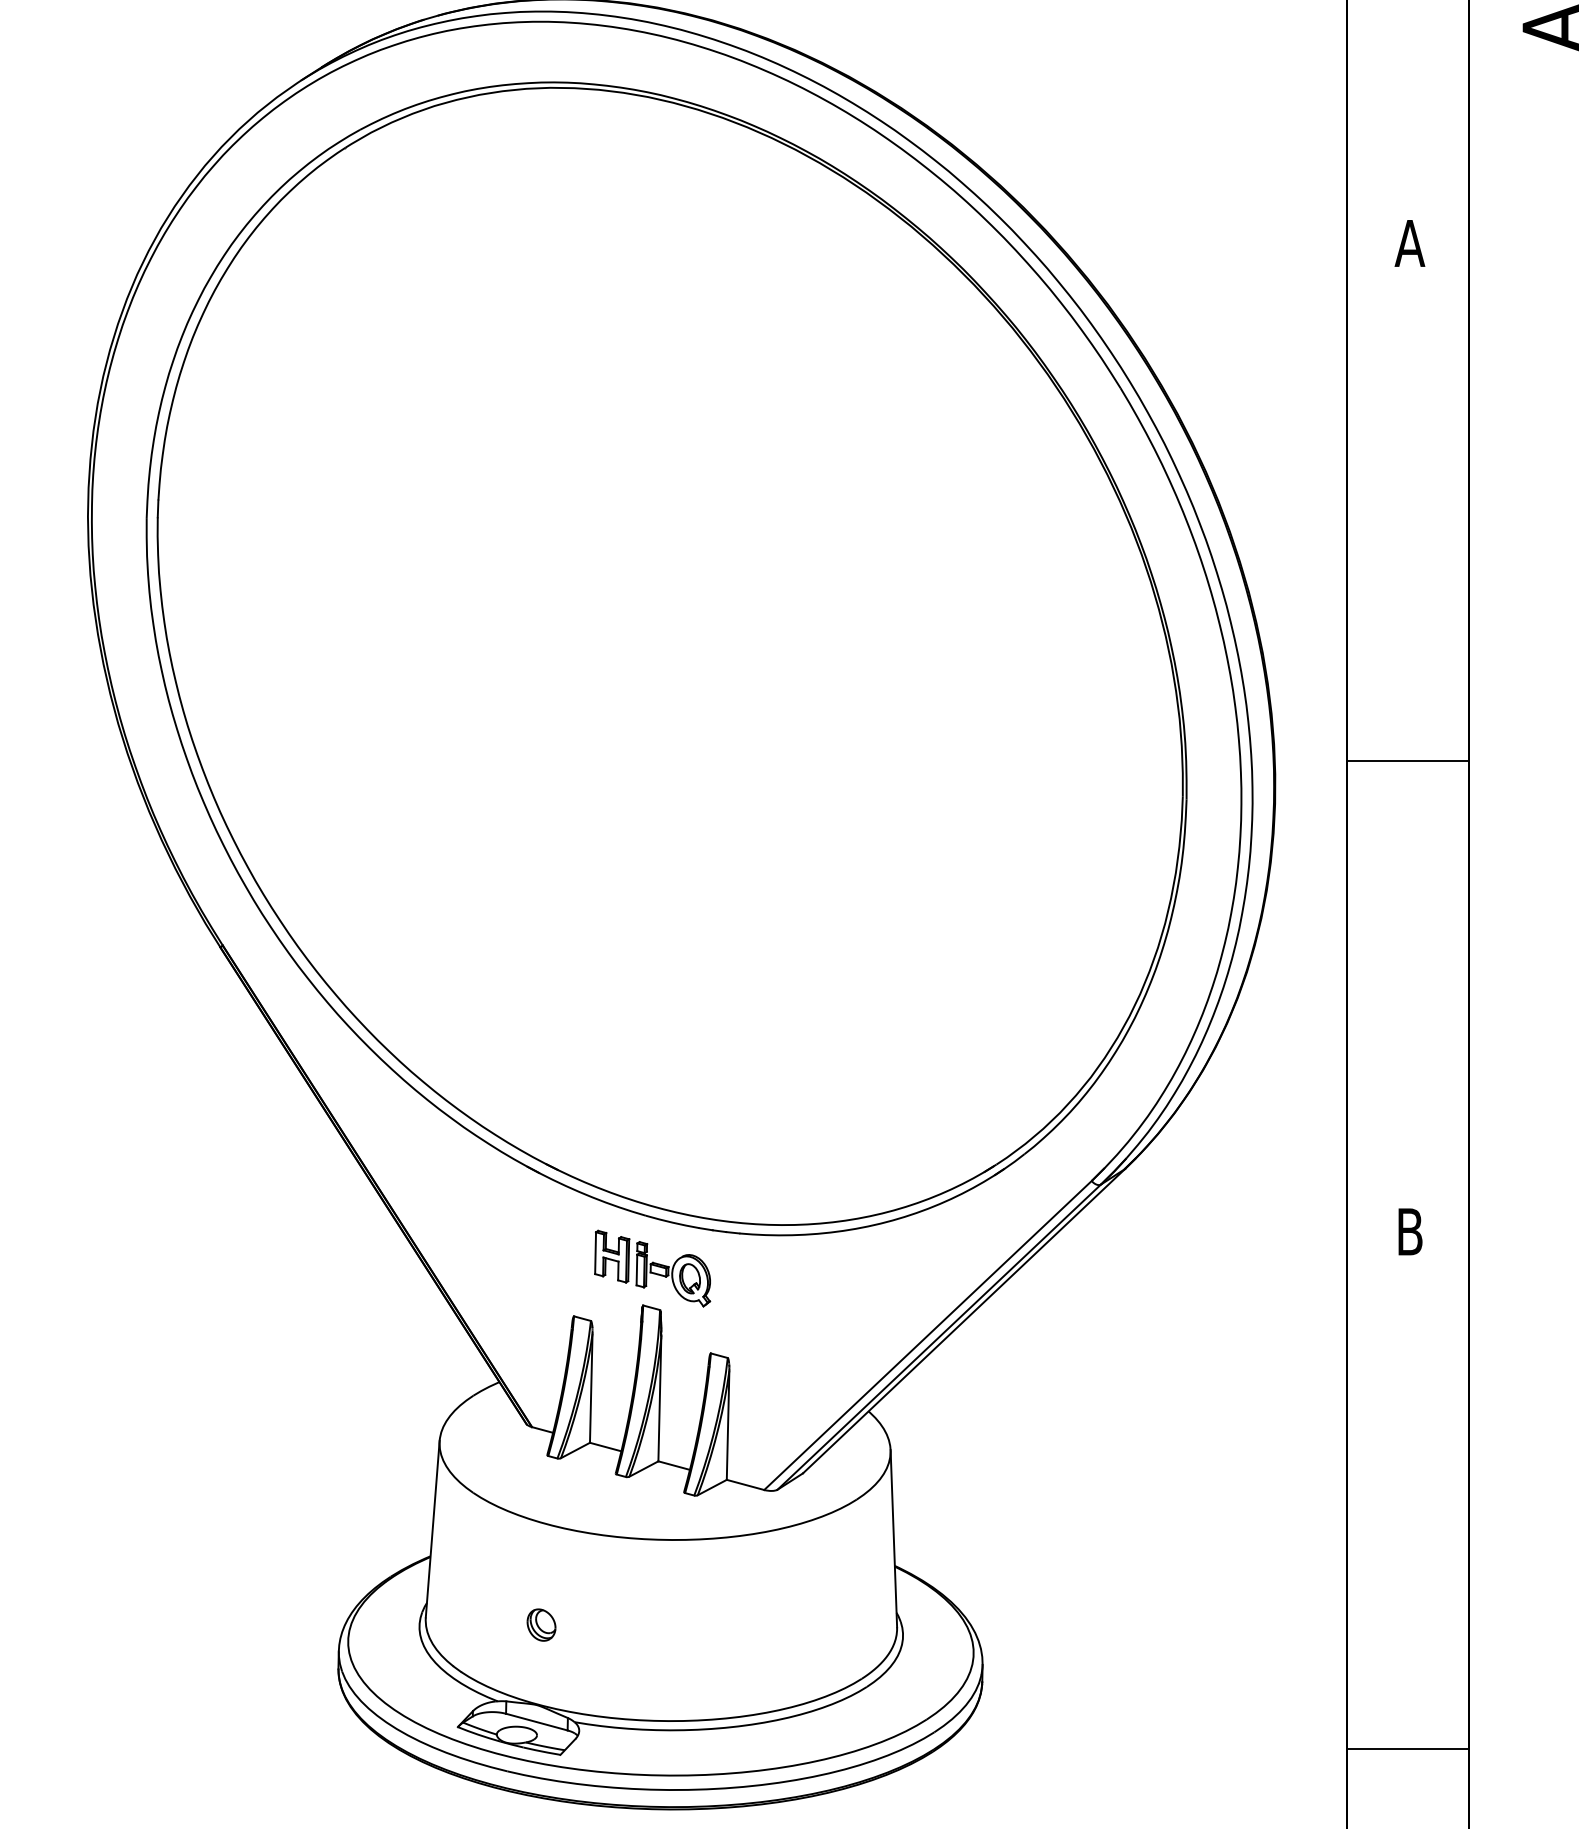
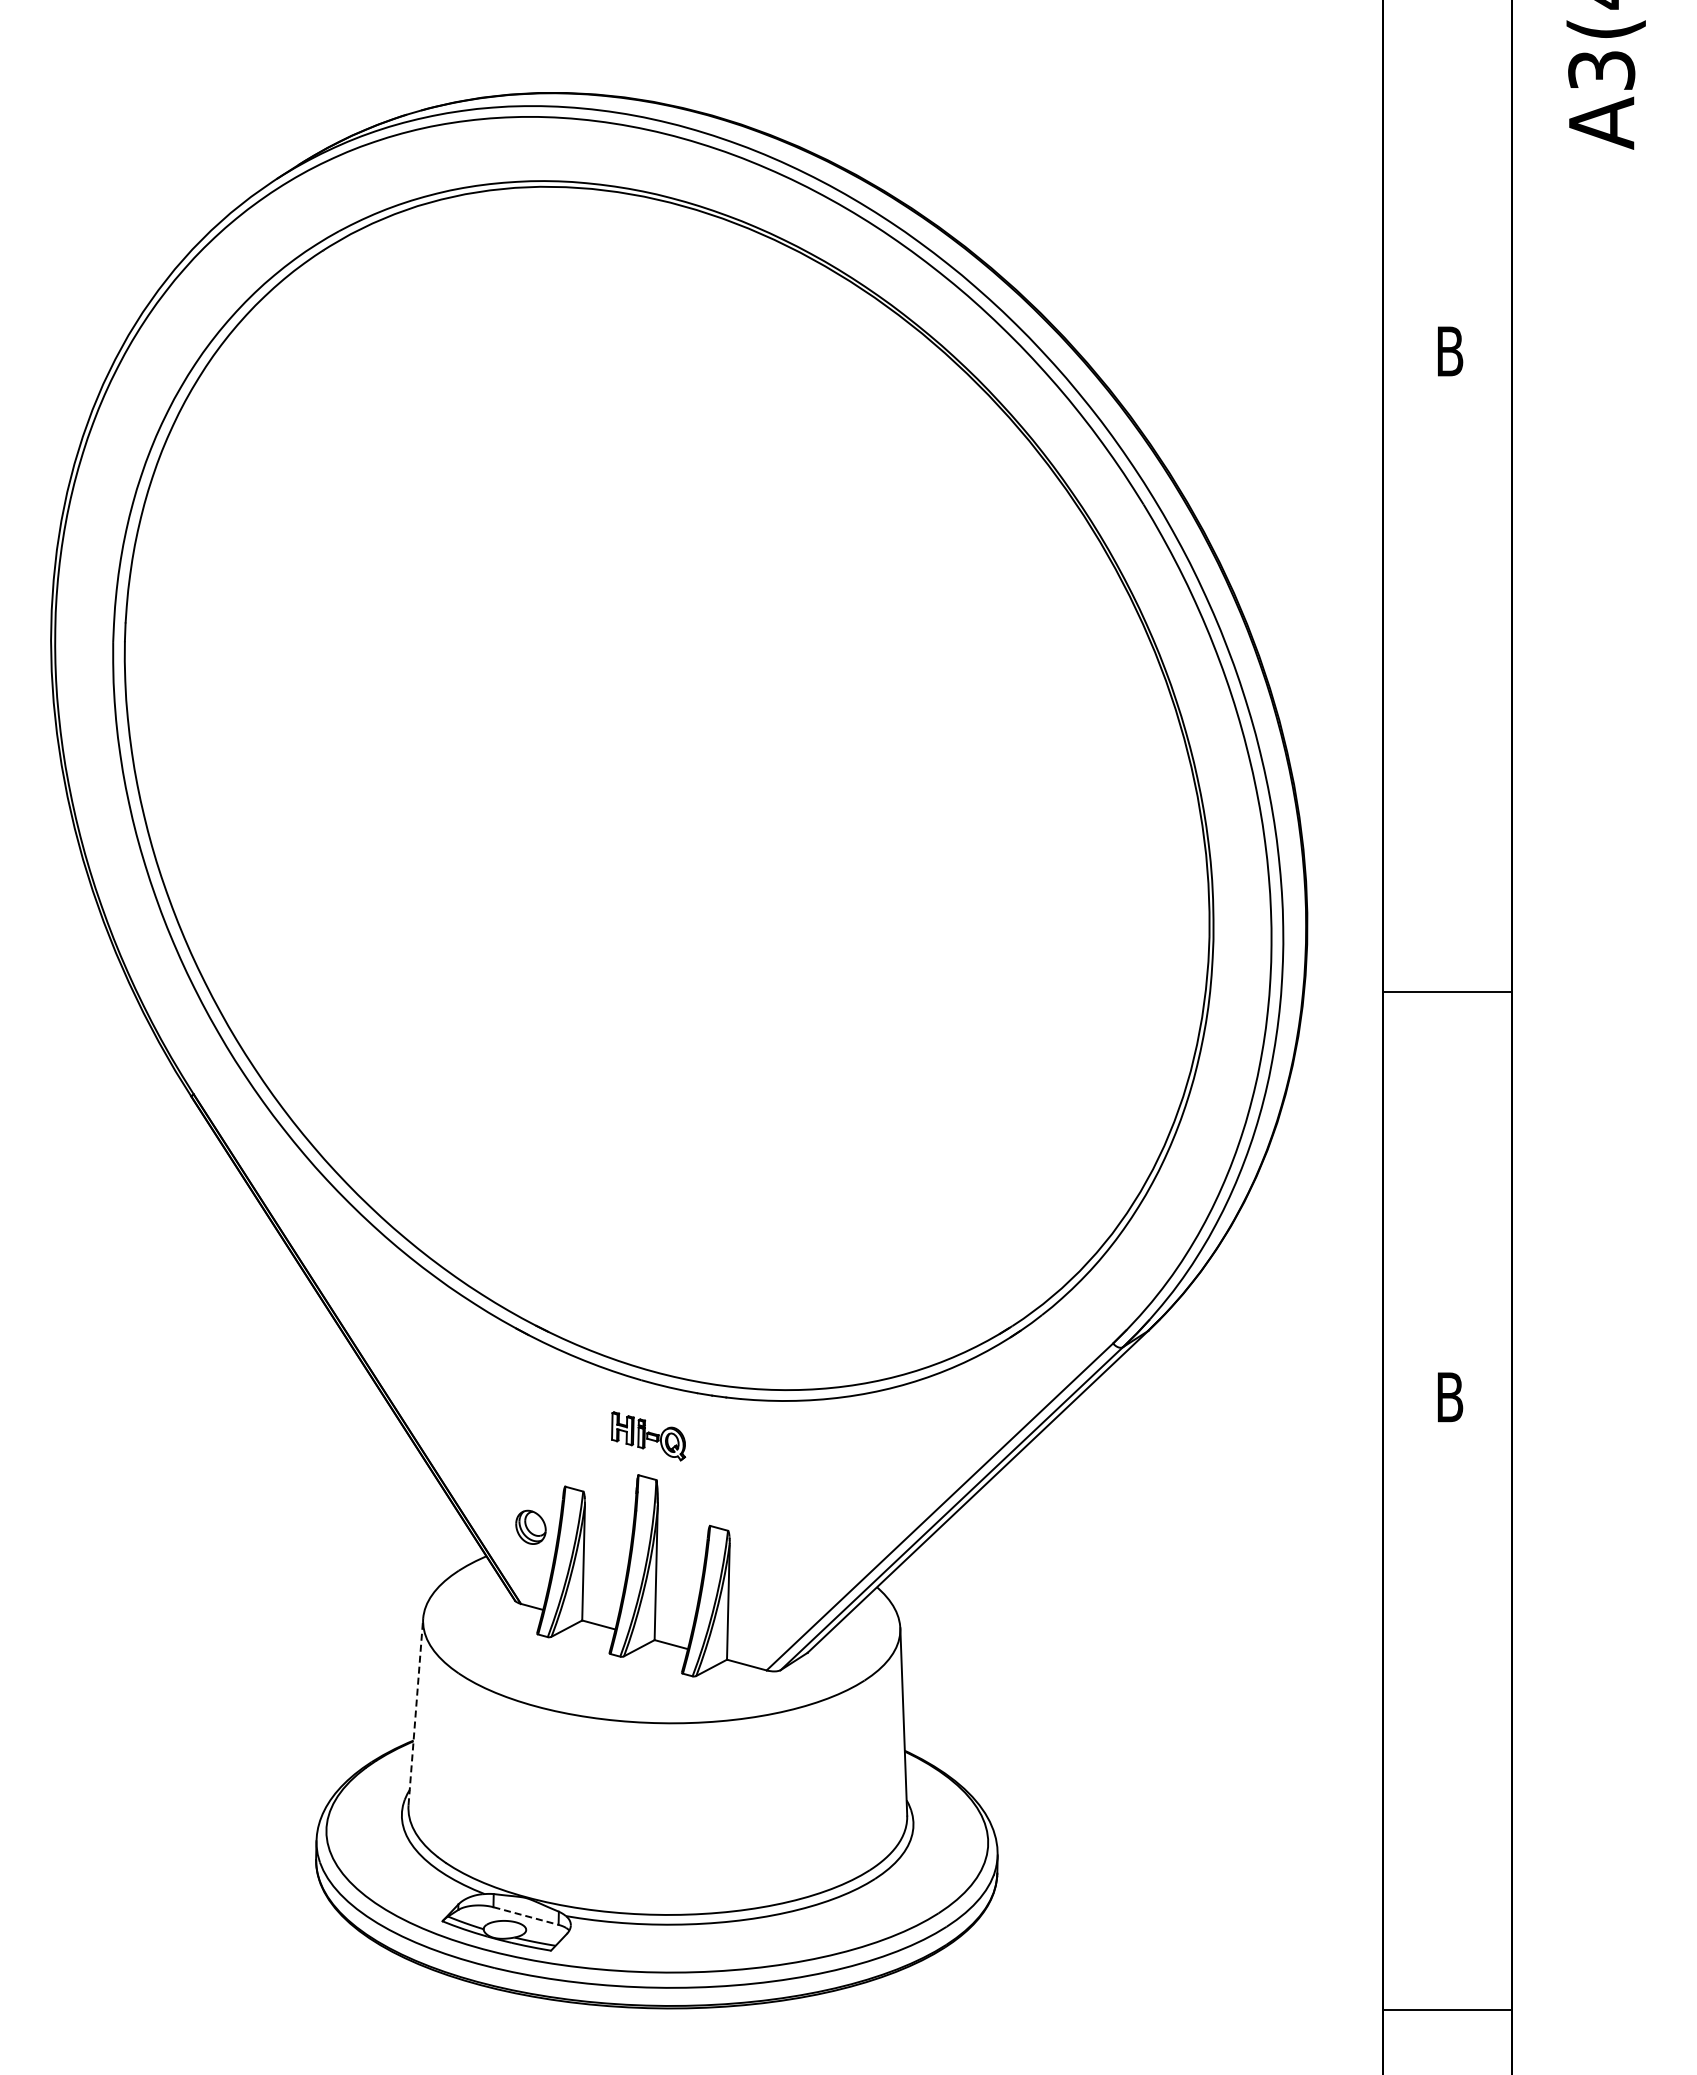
text: (1409, 243) -> (1449, 351), A -> B
line: (1407, 761) -> (1447, 992), moved
part: (652, 1268) -> (648, 1436), size x0.6
line: (432, 1528) -> (415, 1711), solid -> dashed
part: (541, 1624) -> (530, 1526), moved
line: (537, 1722) -> (526, 1916), solid -> dashed
line: (1407, 1749) -> (1447, 2009), moved

